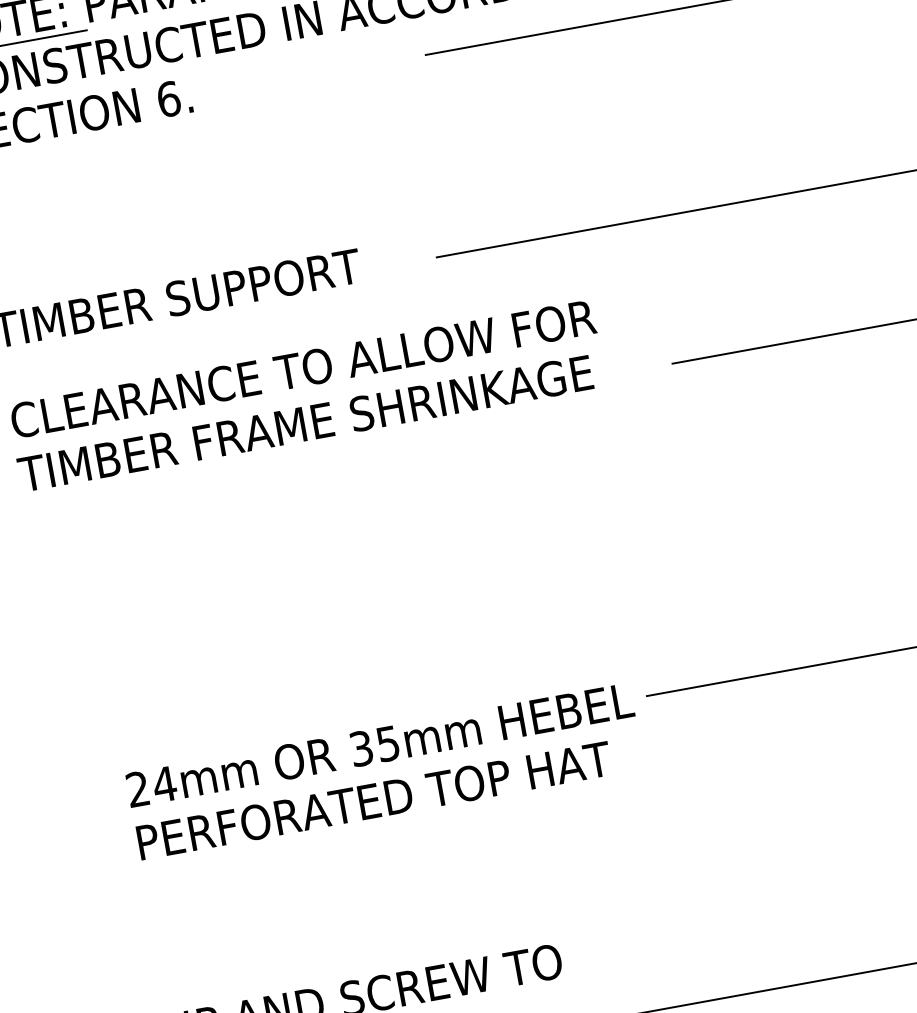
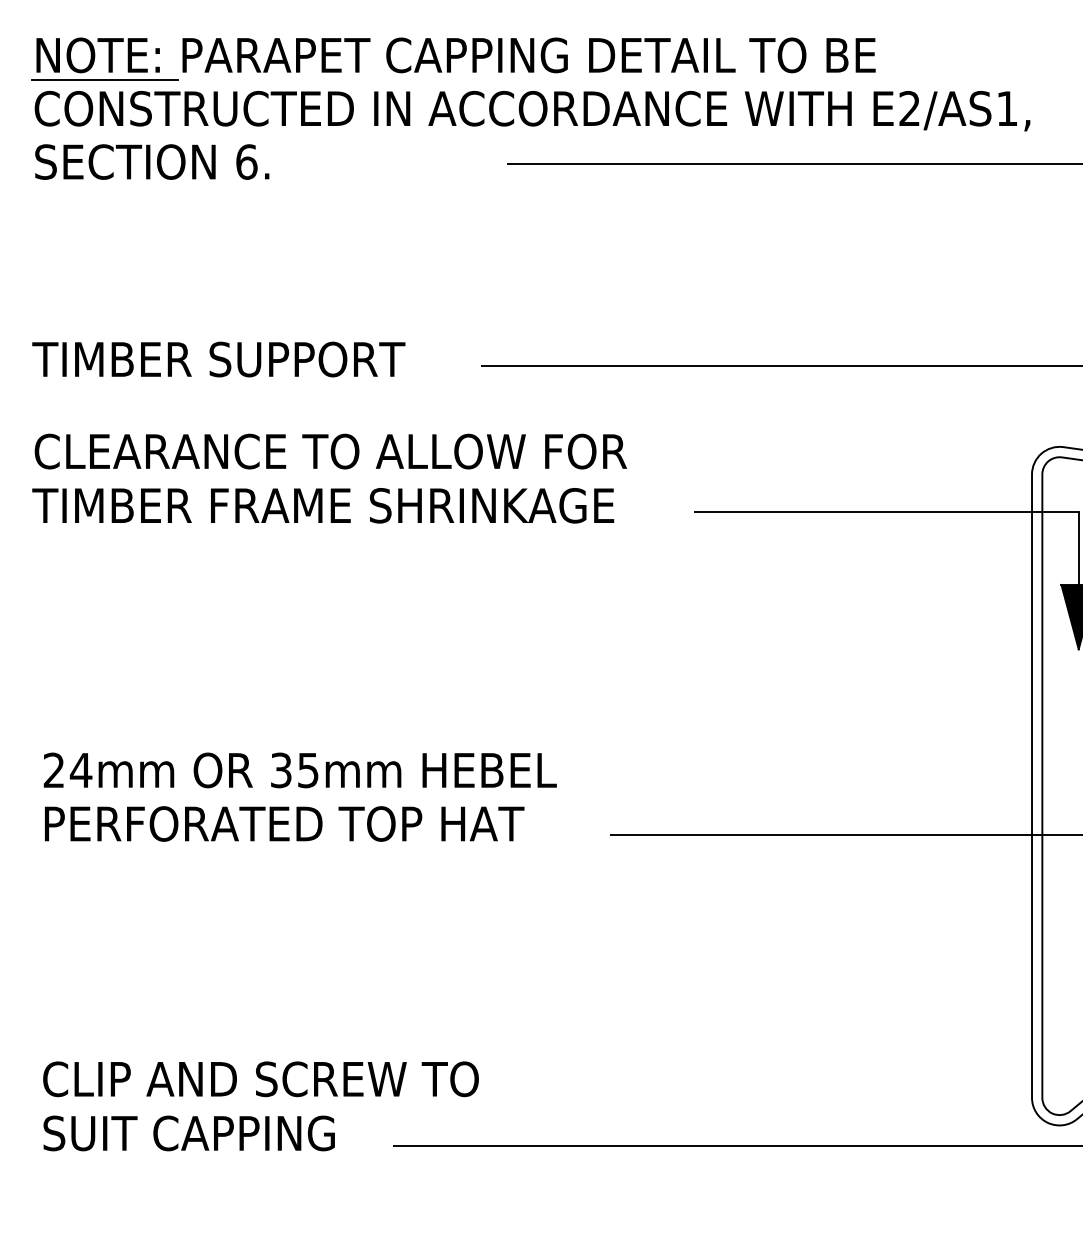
text: (384, 771) -> (299, 796), moved

